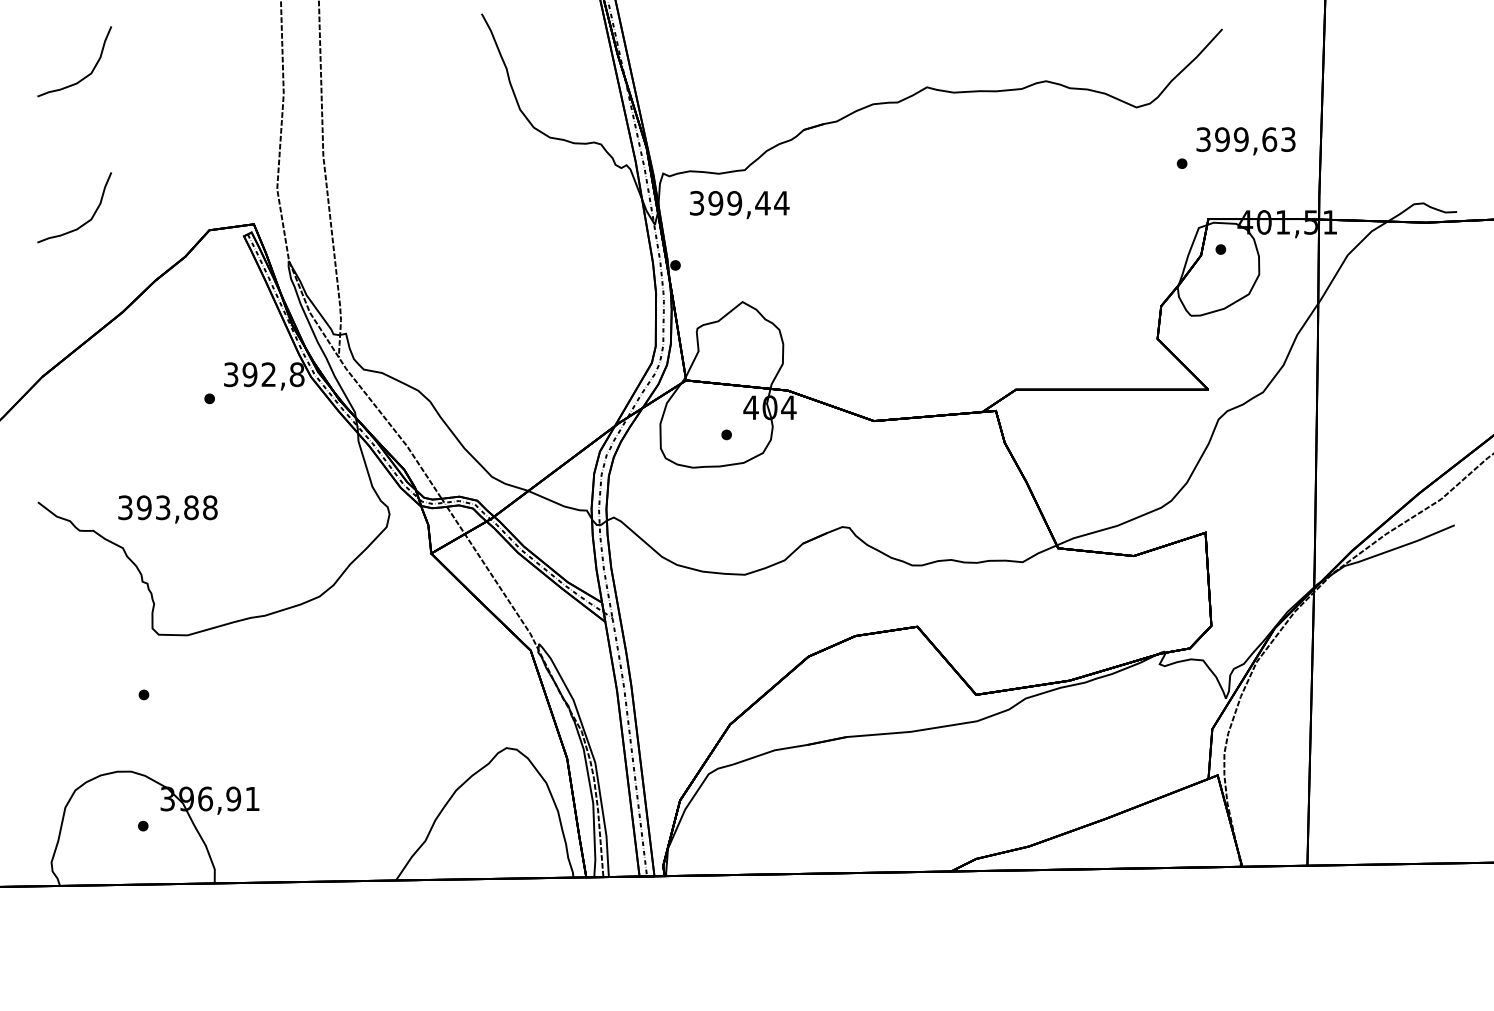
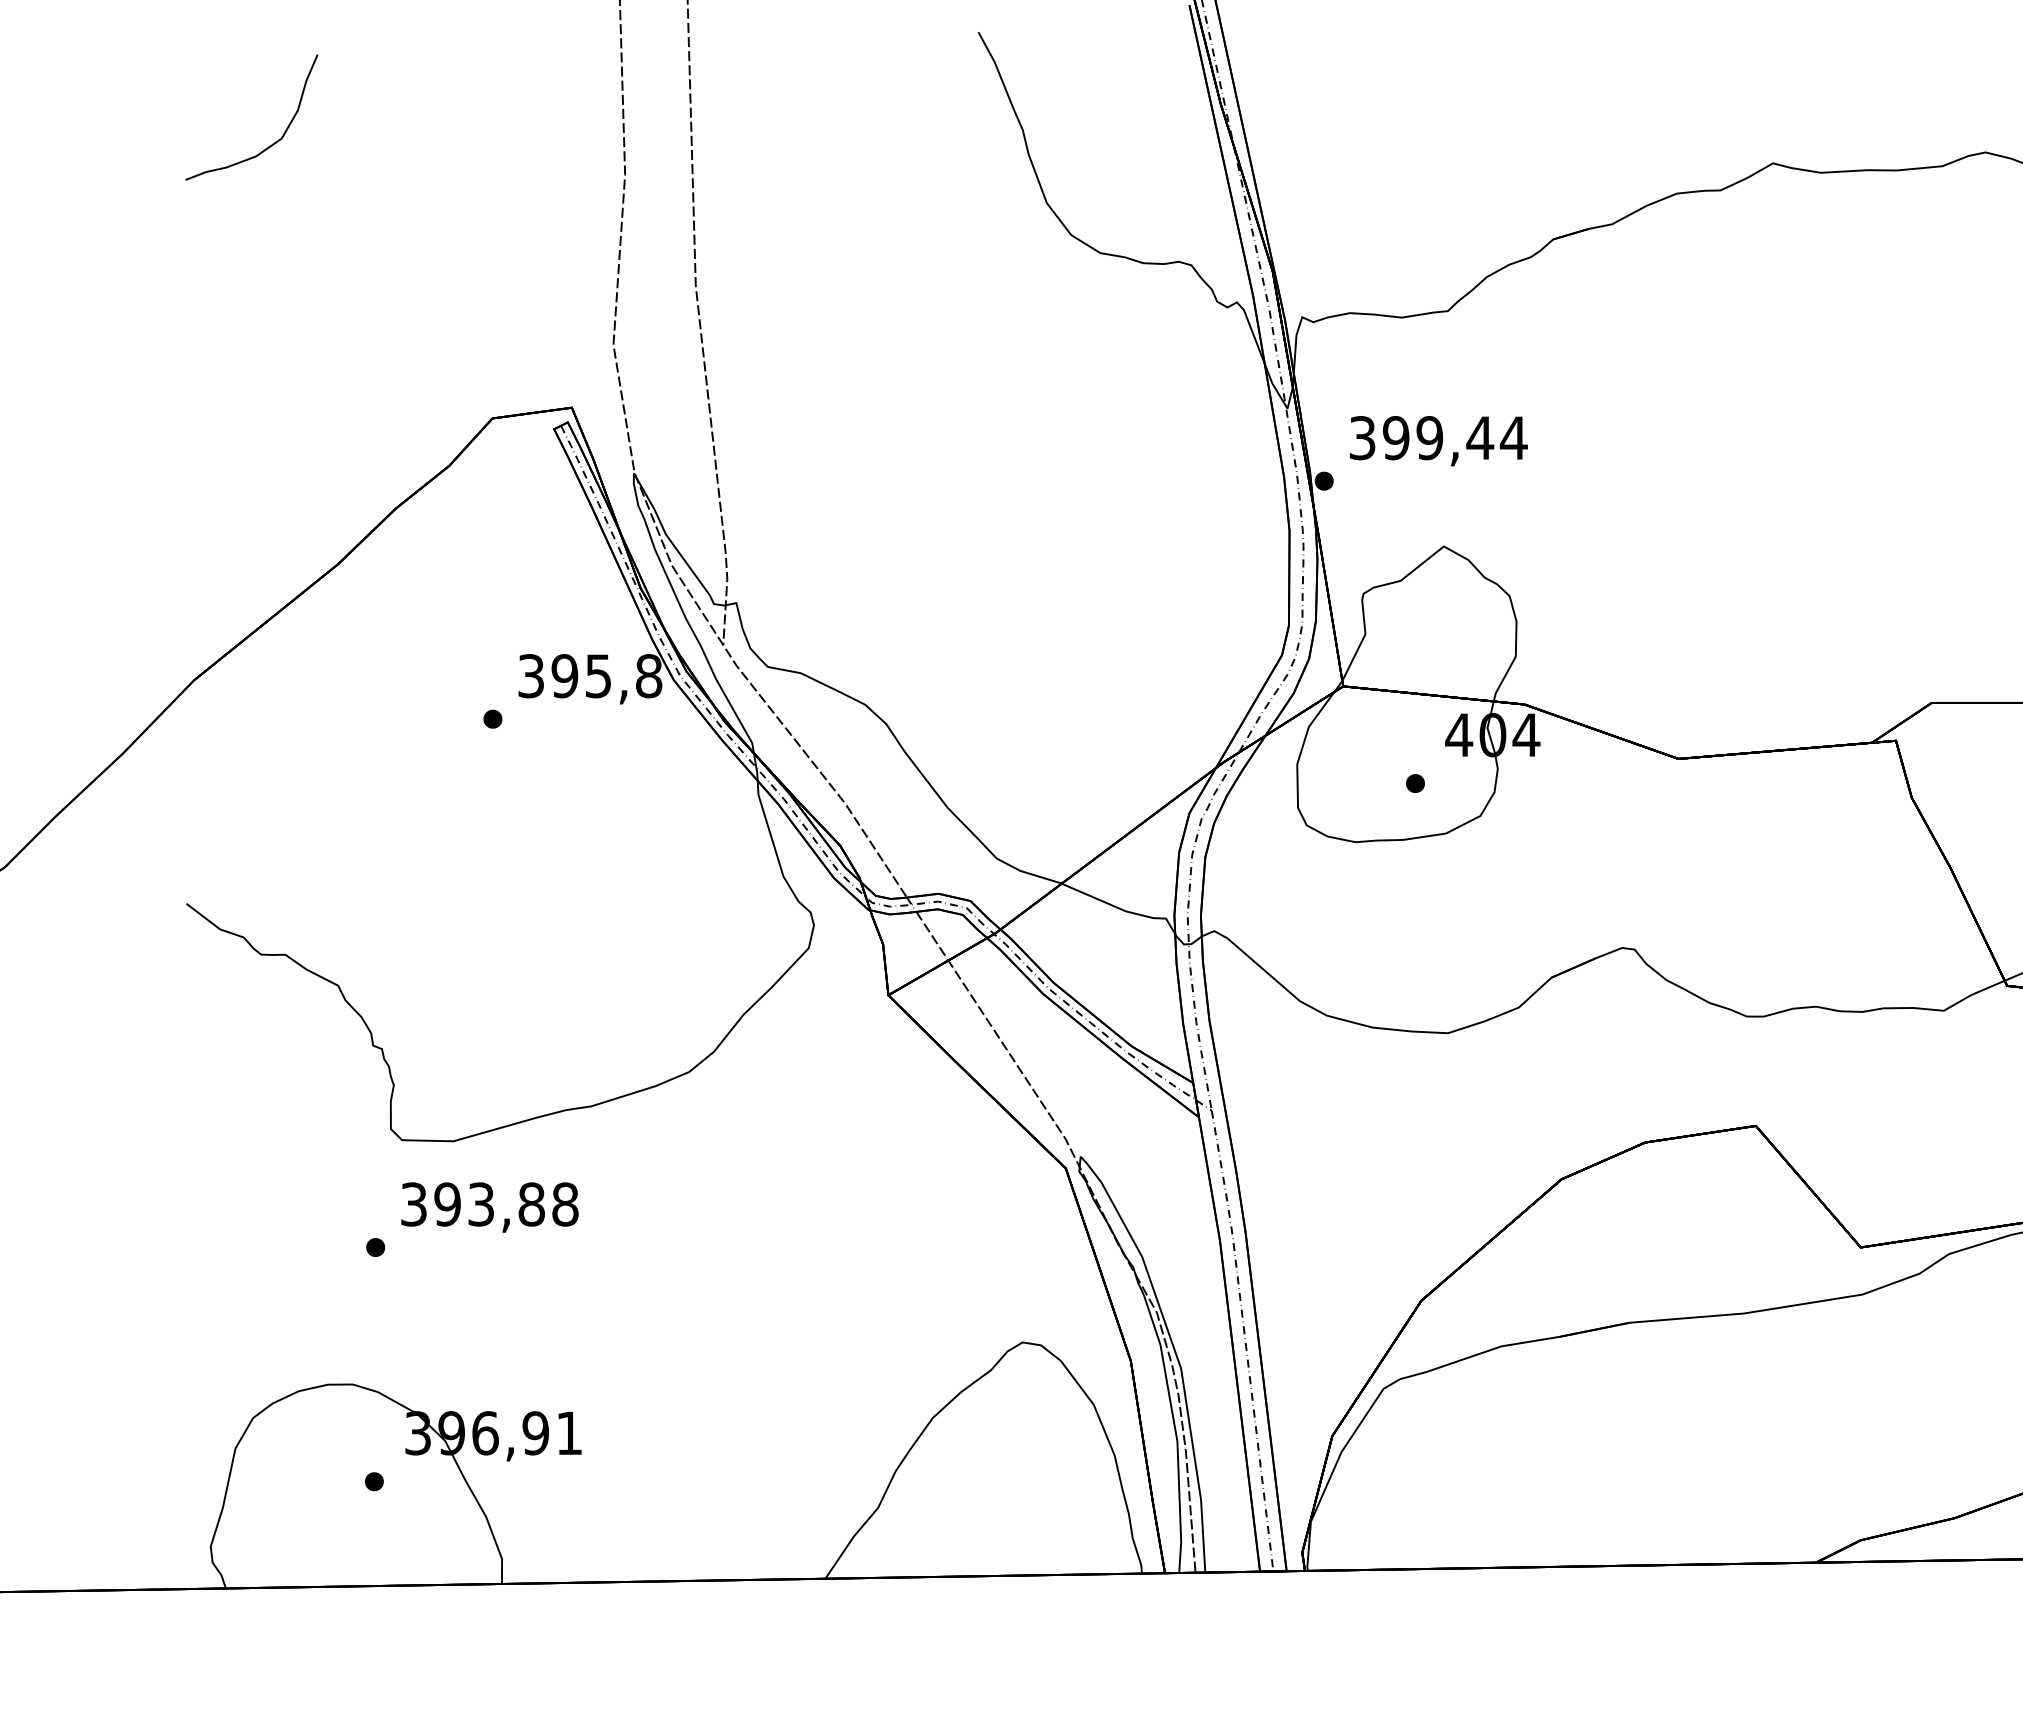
text: (739, 205) -> (1438, 442), moved
curve: (83, 223) -> (267, 406), removed
text: (268, 374) -> (597, 675), 392,8 -> 395,8
text: (167, 509) -> (489, 1207), moved

